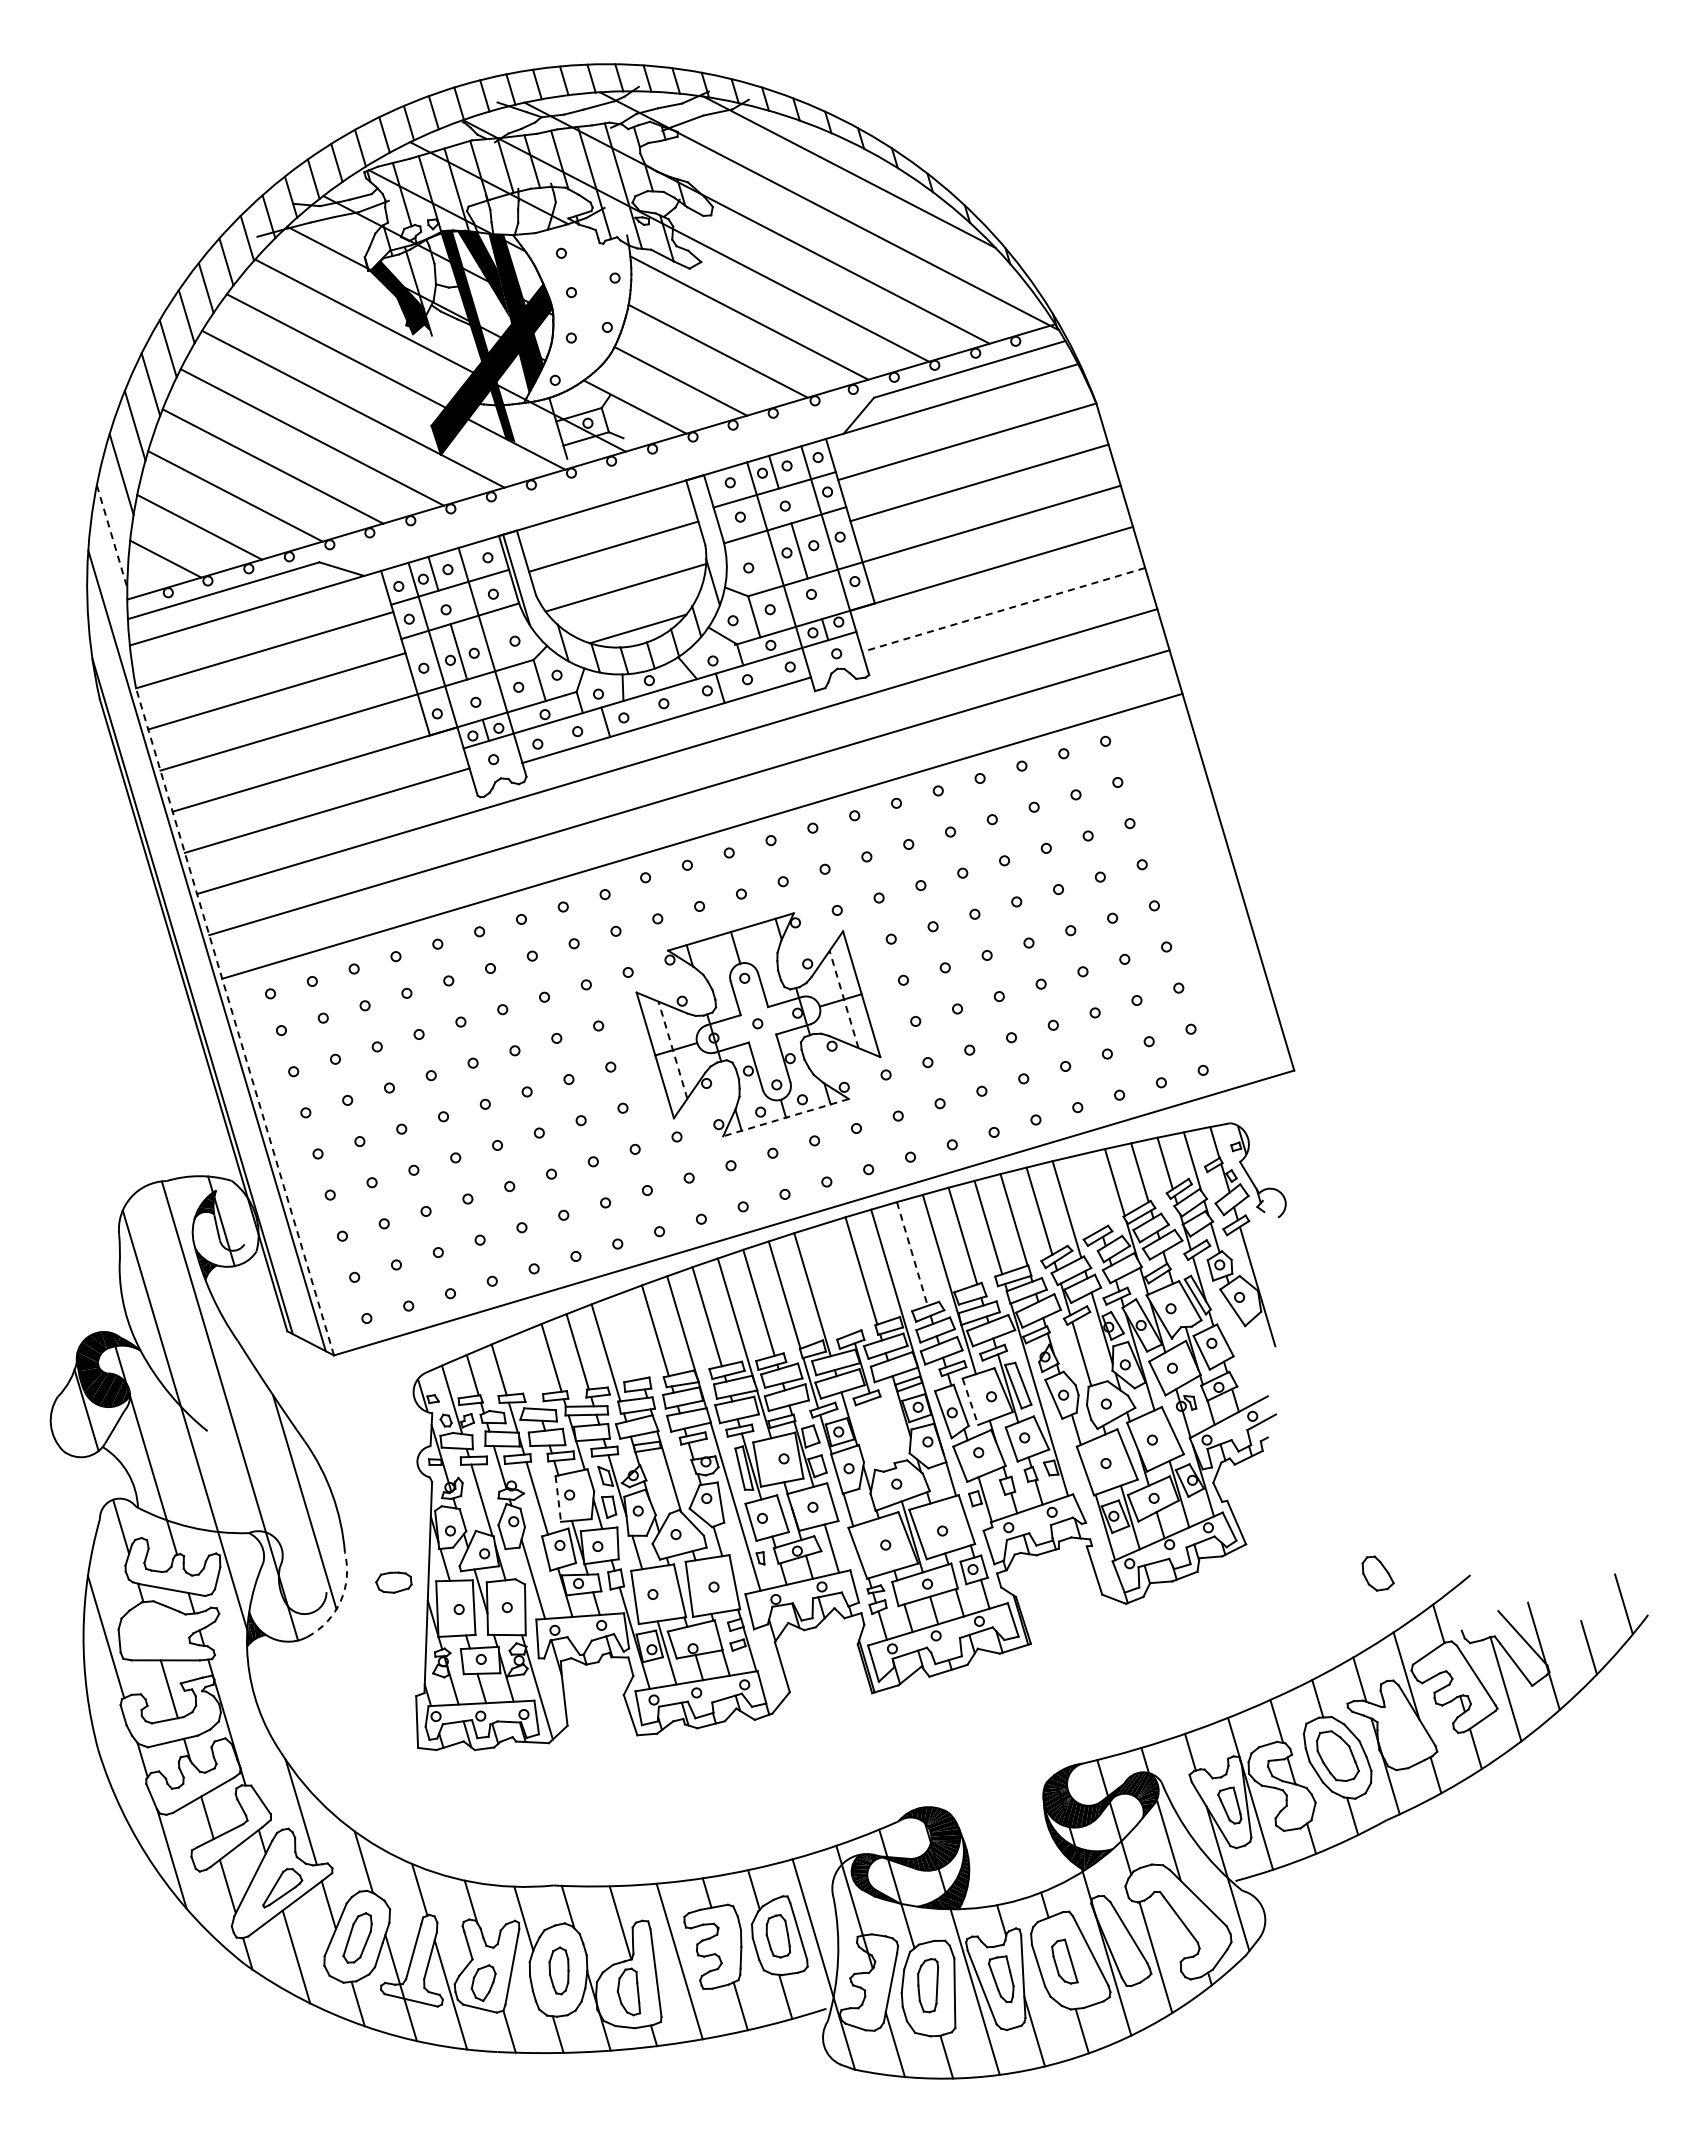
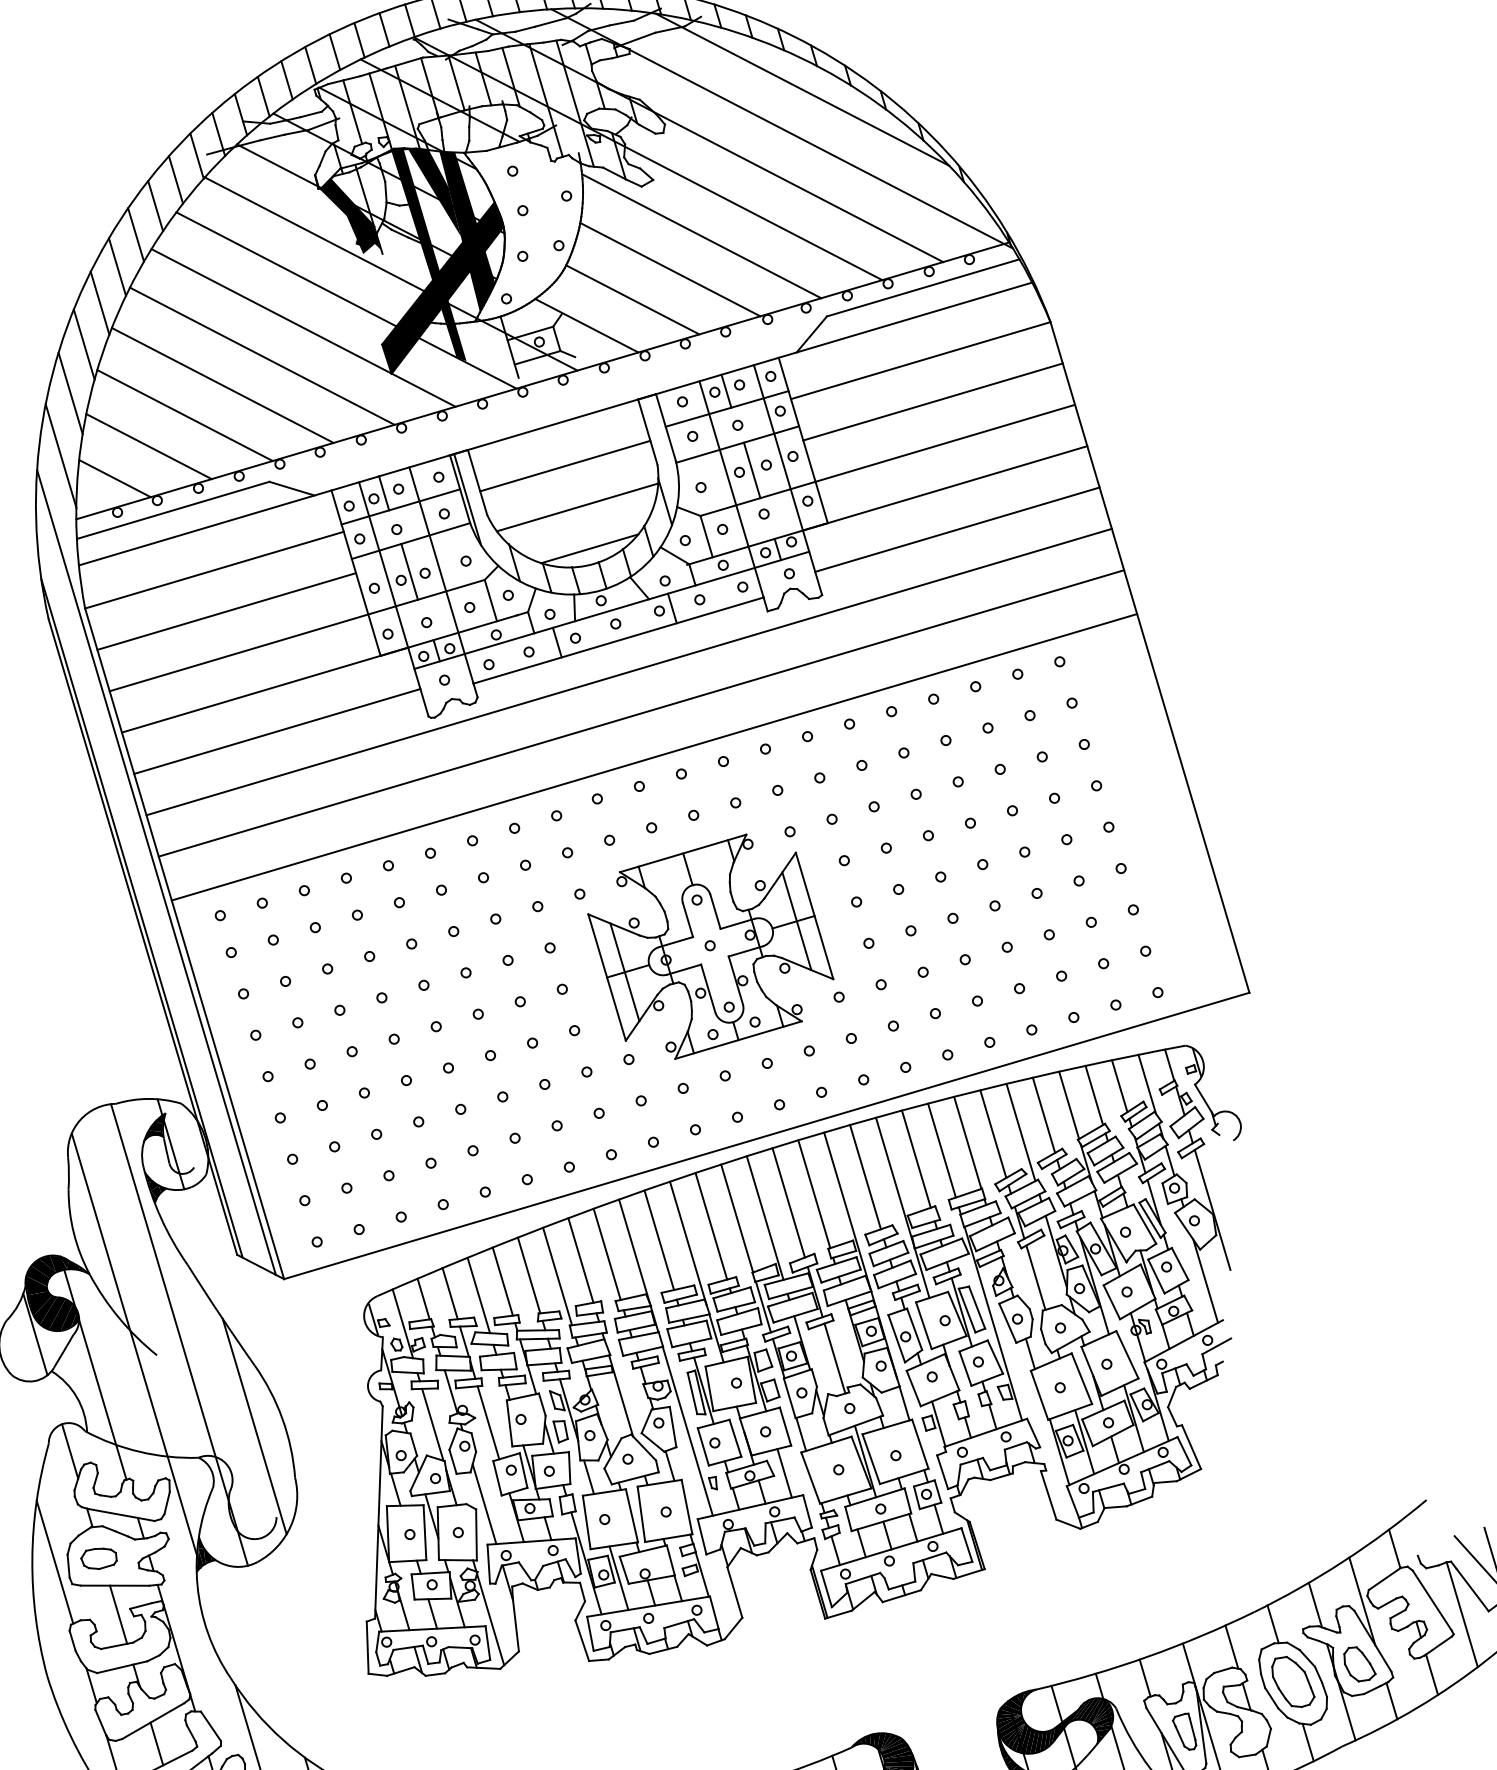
line: (112, 536) -> (61, 455), dashed -> solid
line: (1003, 610) -> (957, 530), dashed -> solid
line: (844, 999) -> (797, 921), dashed -> solid
line: (235, 1021) -> (185, 943), dashed -> solid
line: (672, 1050) -> (624, 972), dashed -> solid
line: (786, 1117) -> (739, 1039), dashed -> solid
line: (1089, 1192) -> (1043, 1115), added
line: (912, 1254) -> (865, 1177), dashed -> solid
line: (835, 1279) -> (788, 1202), added
line: (628, 1336) -> (580, 1260), added
line: (1250, 1357) -> (1205, 1281), added
line: (527, 1371) -> (478, 1295), added
line: (970, 1402) -> (923, 1326), dashed -> solid
line: (881, 1434) -> (834, 1358), added
line: (558, 1499) -> (509, 1423), dashed -> solid
part: (1377, 1573) -> (1359, 1664), moved
part: (393, 1582) -> (98, 1558), moved
arc: (340, 1601) -> (290, 1526), dashed -> solid

